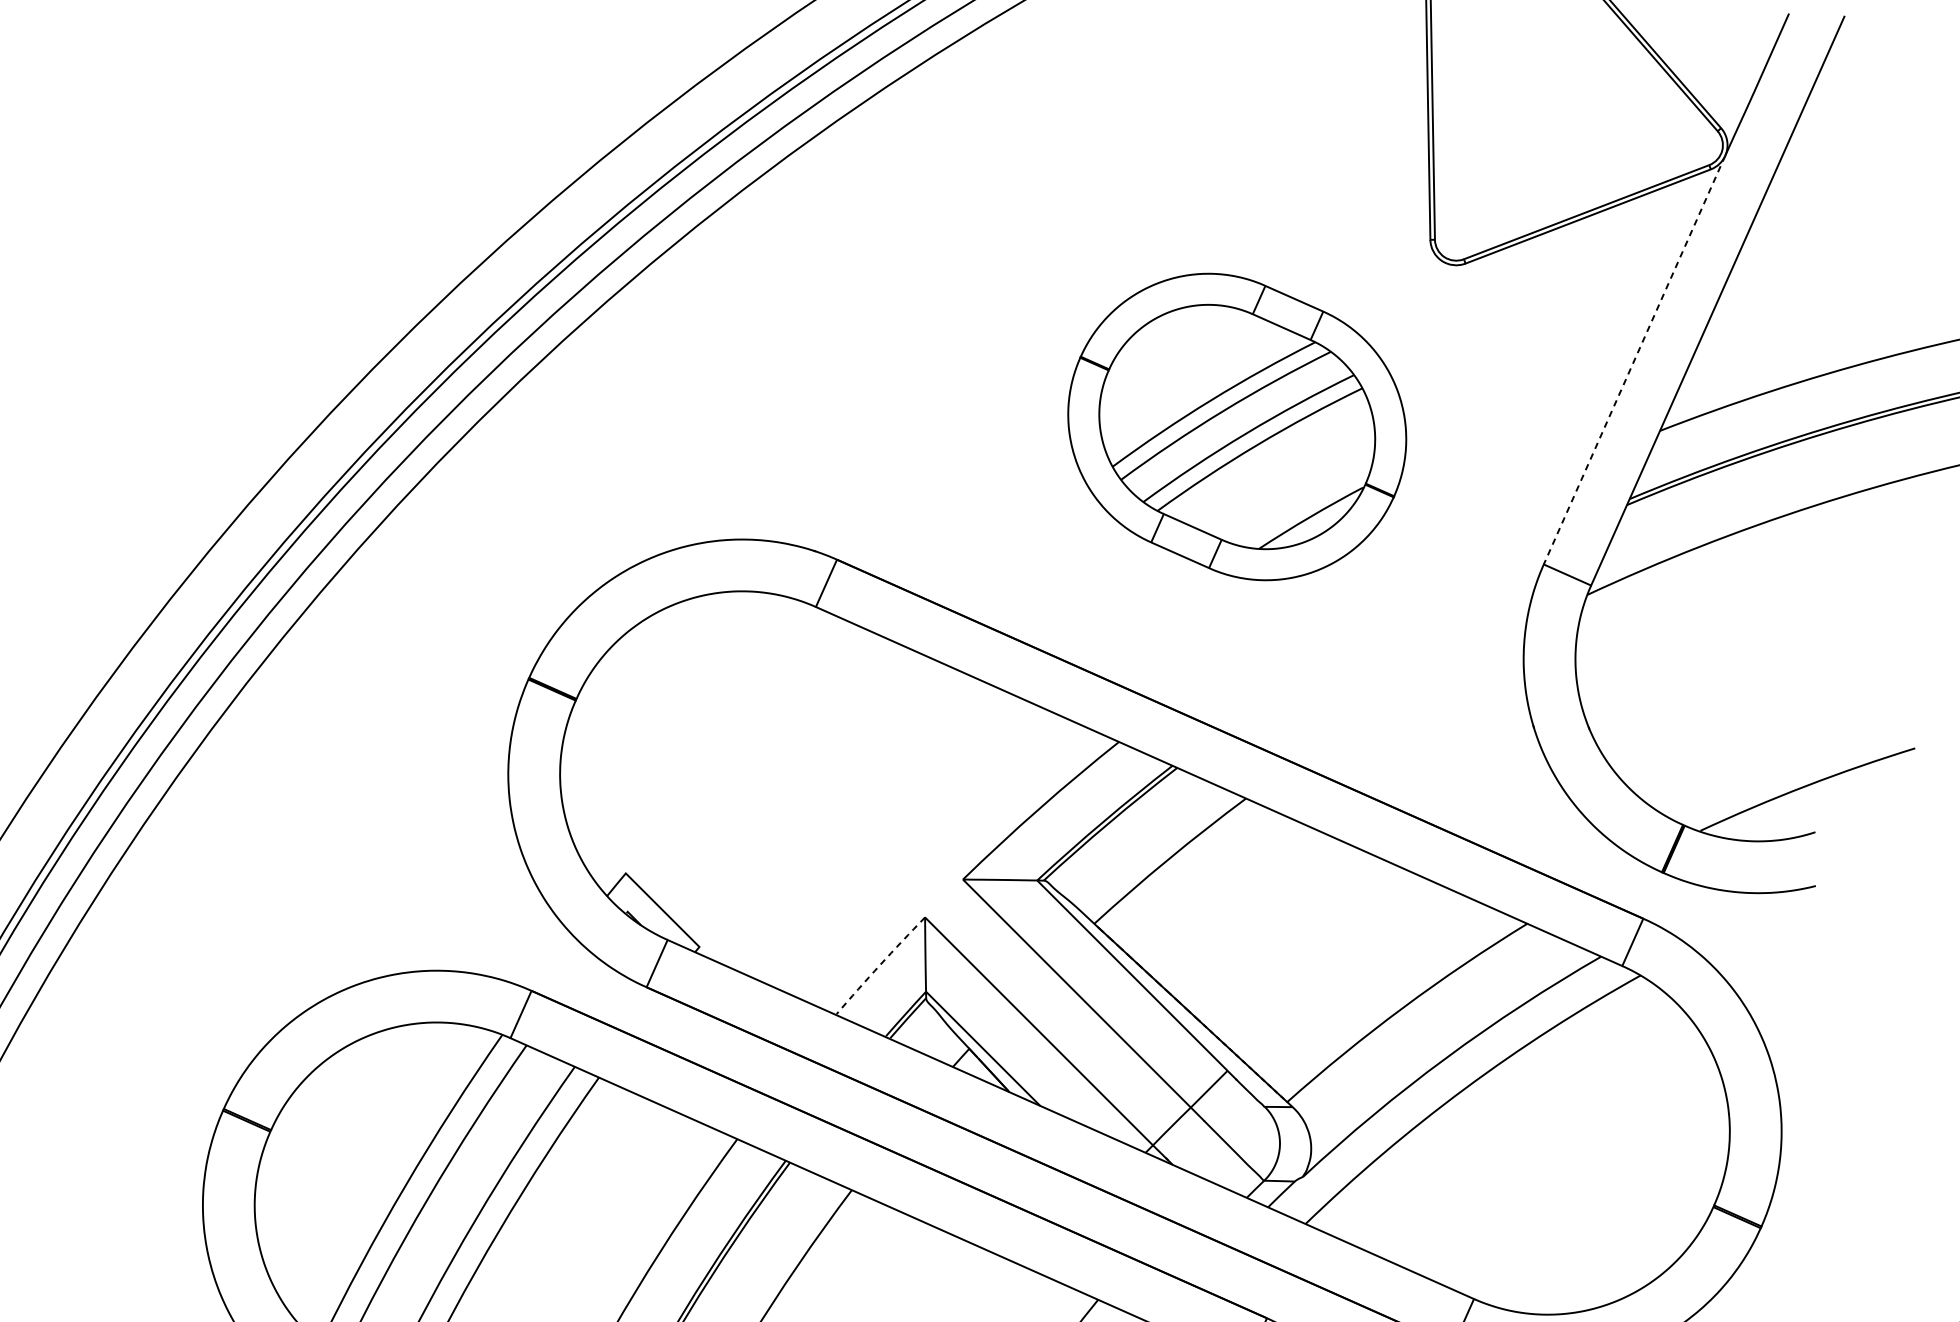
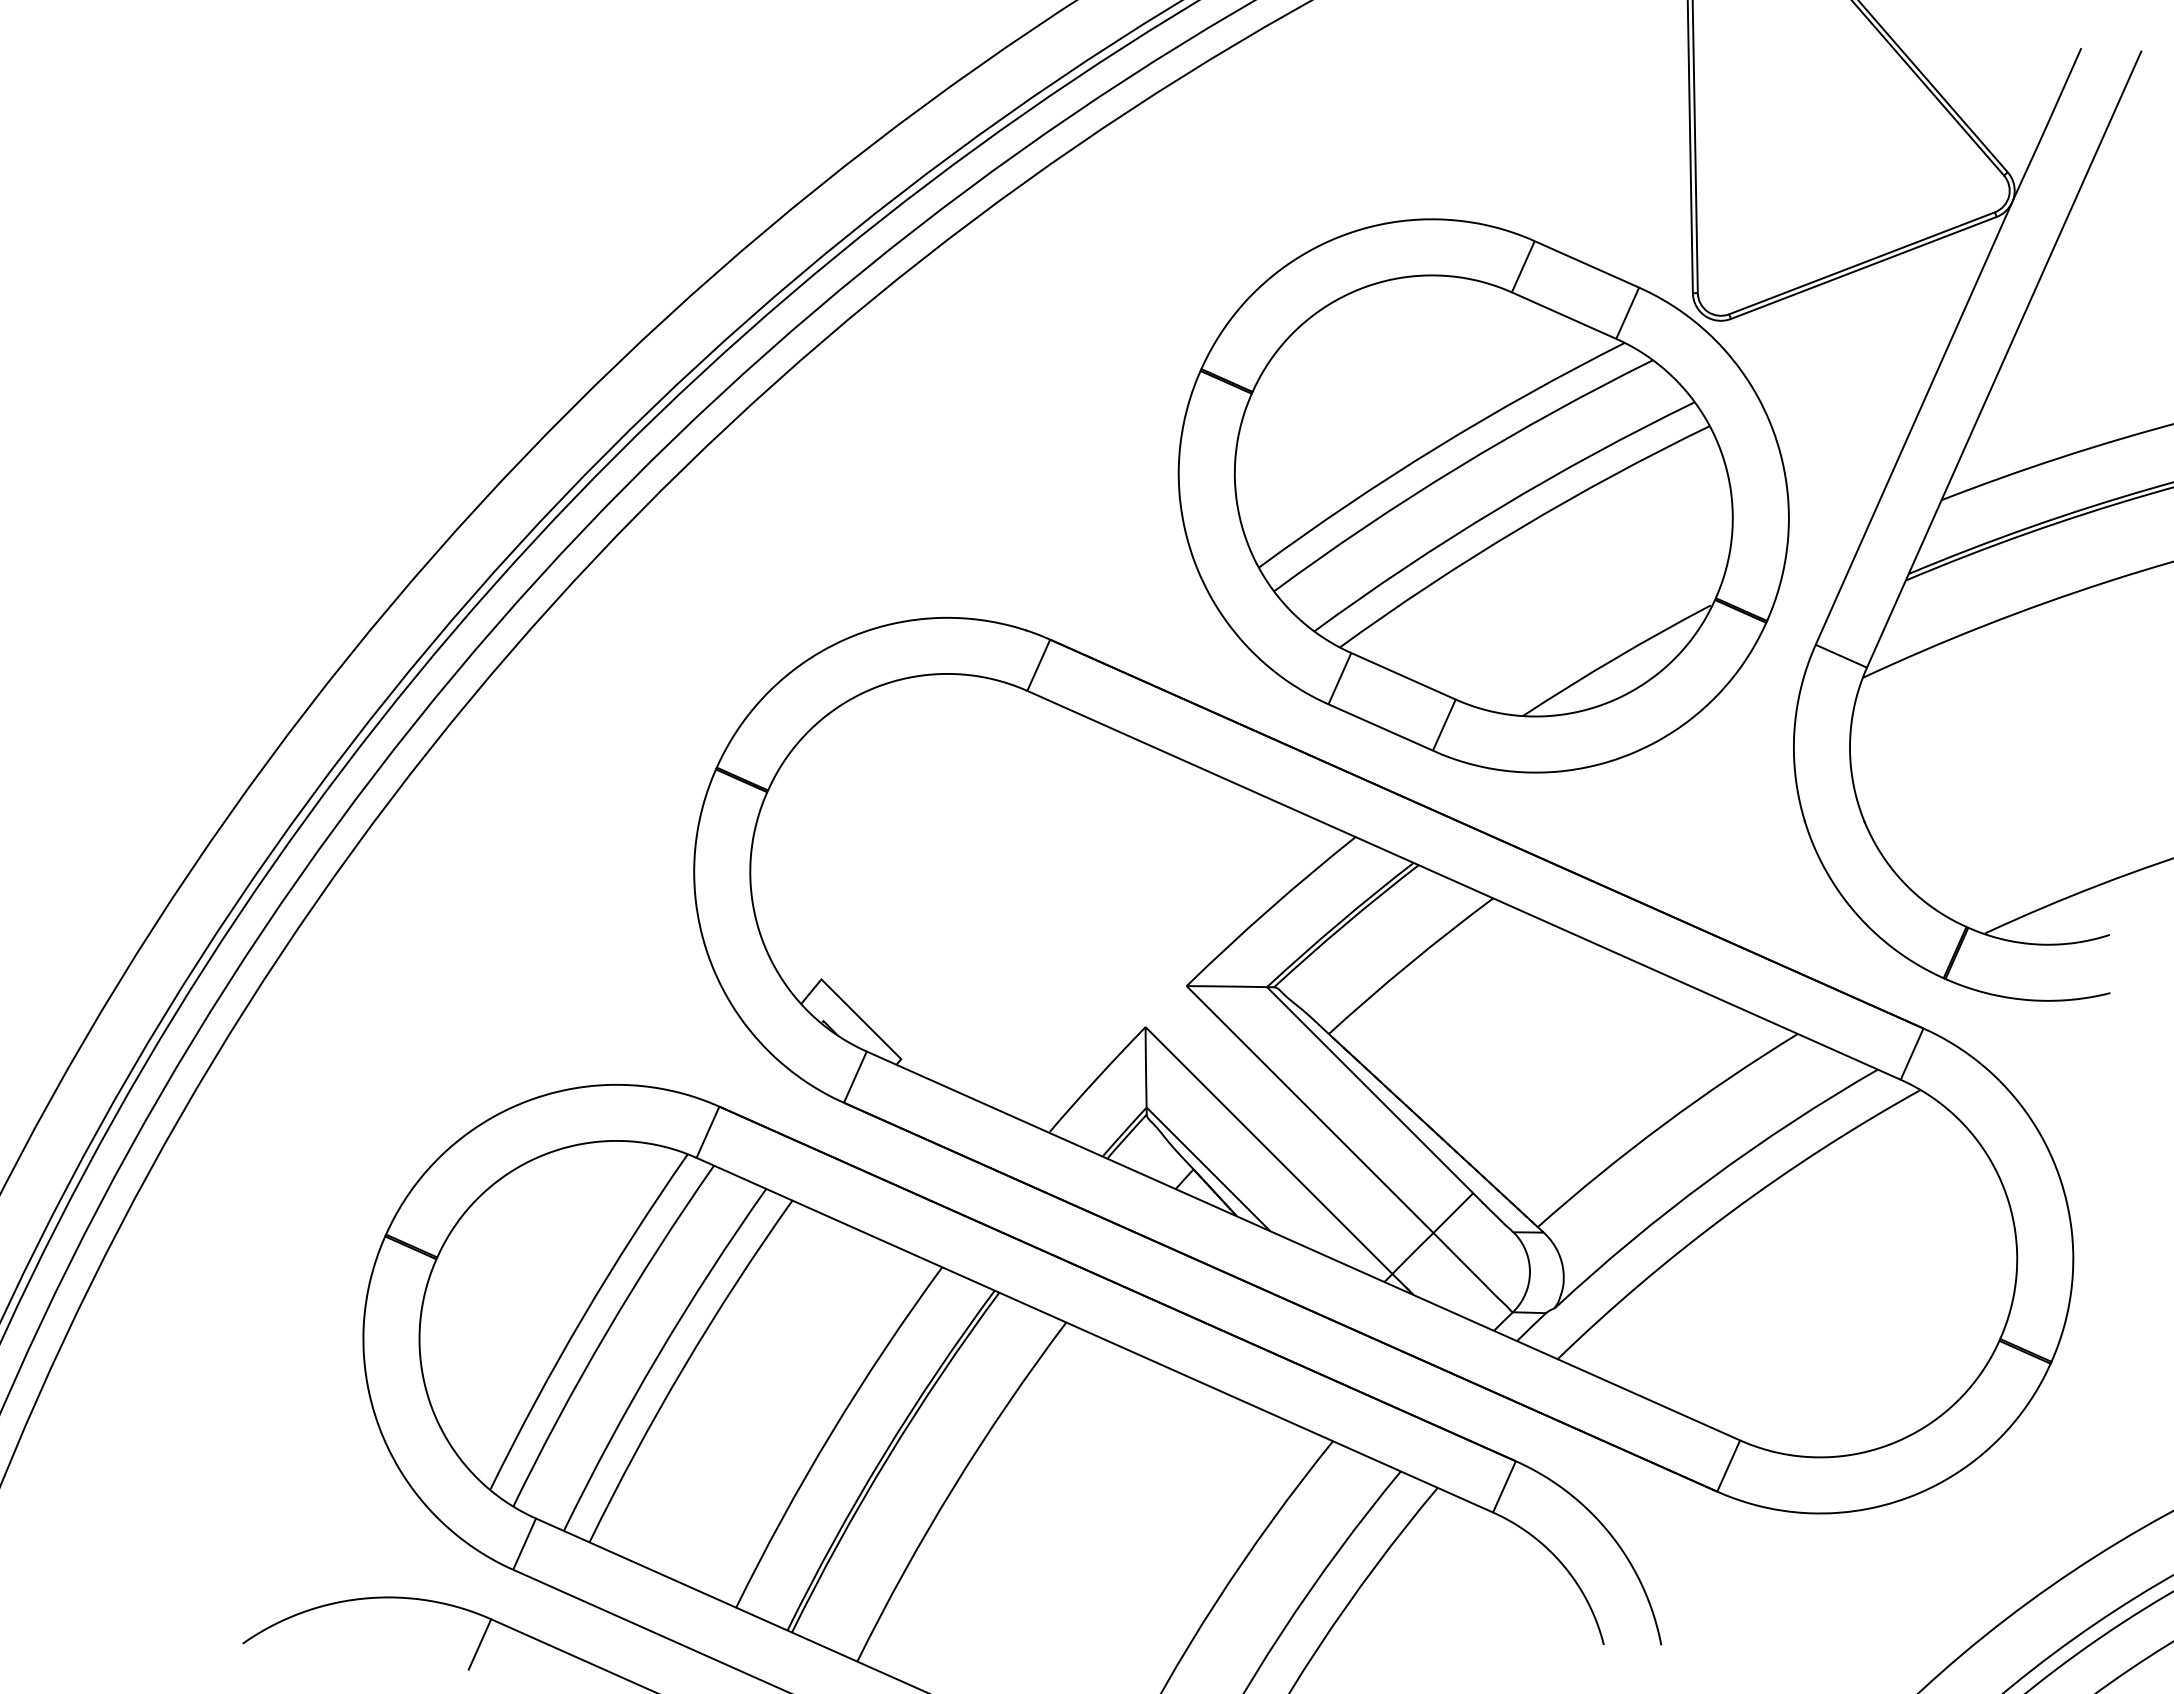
line: (1634, 360) -> (1913, 423), dashed -> solid
part: (1237, 426) -> (1483, 495), size x1.67
line: (879, 964) -> (1096, 1078), dashed -> solid

